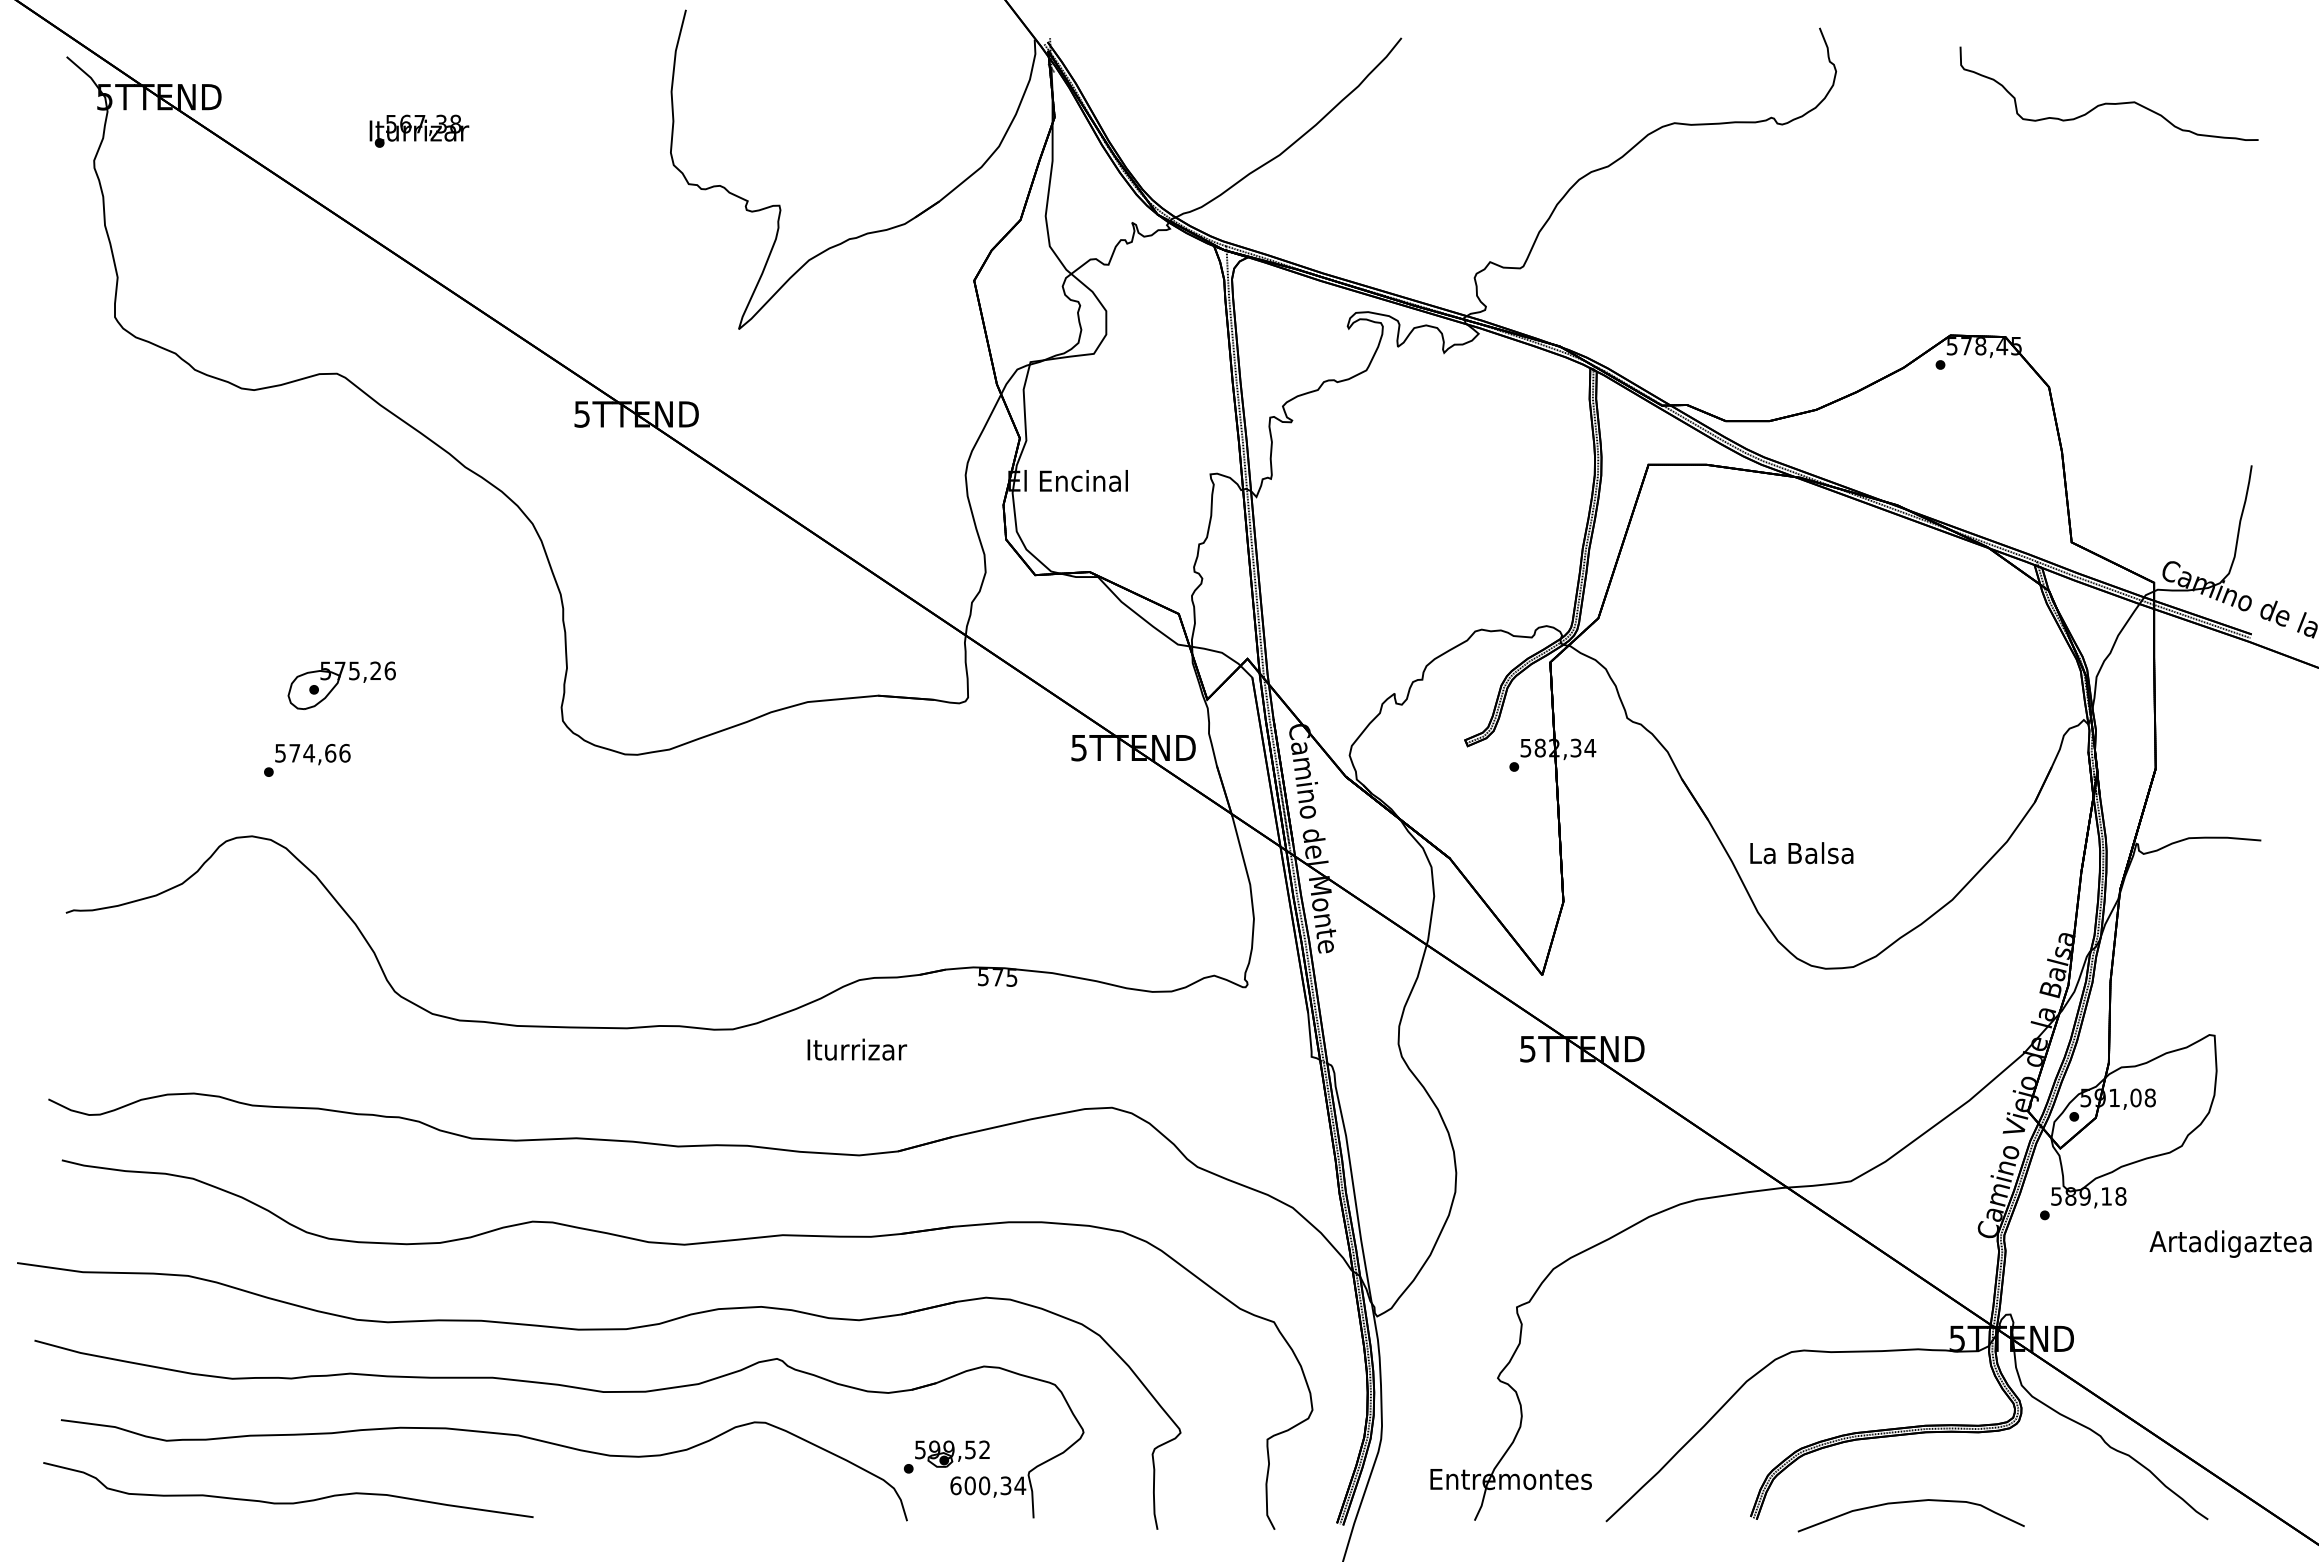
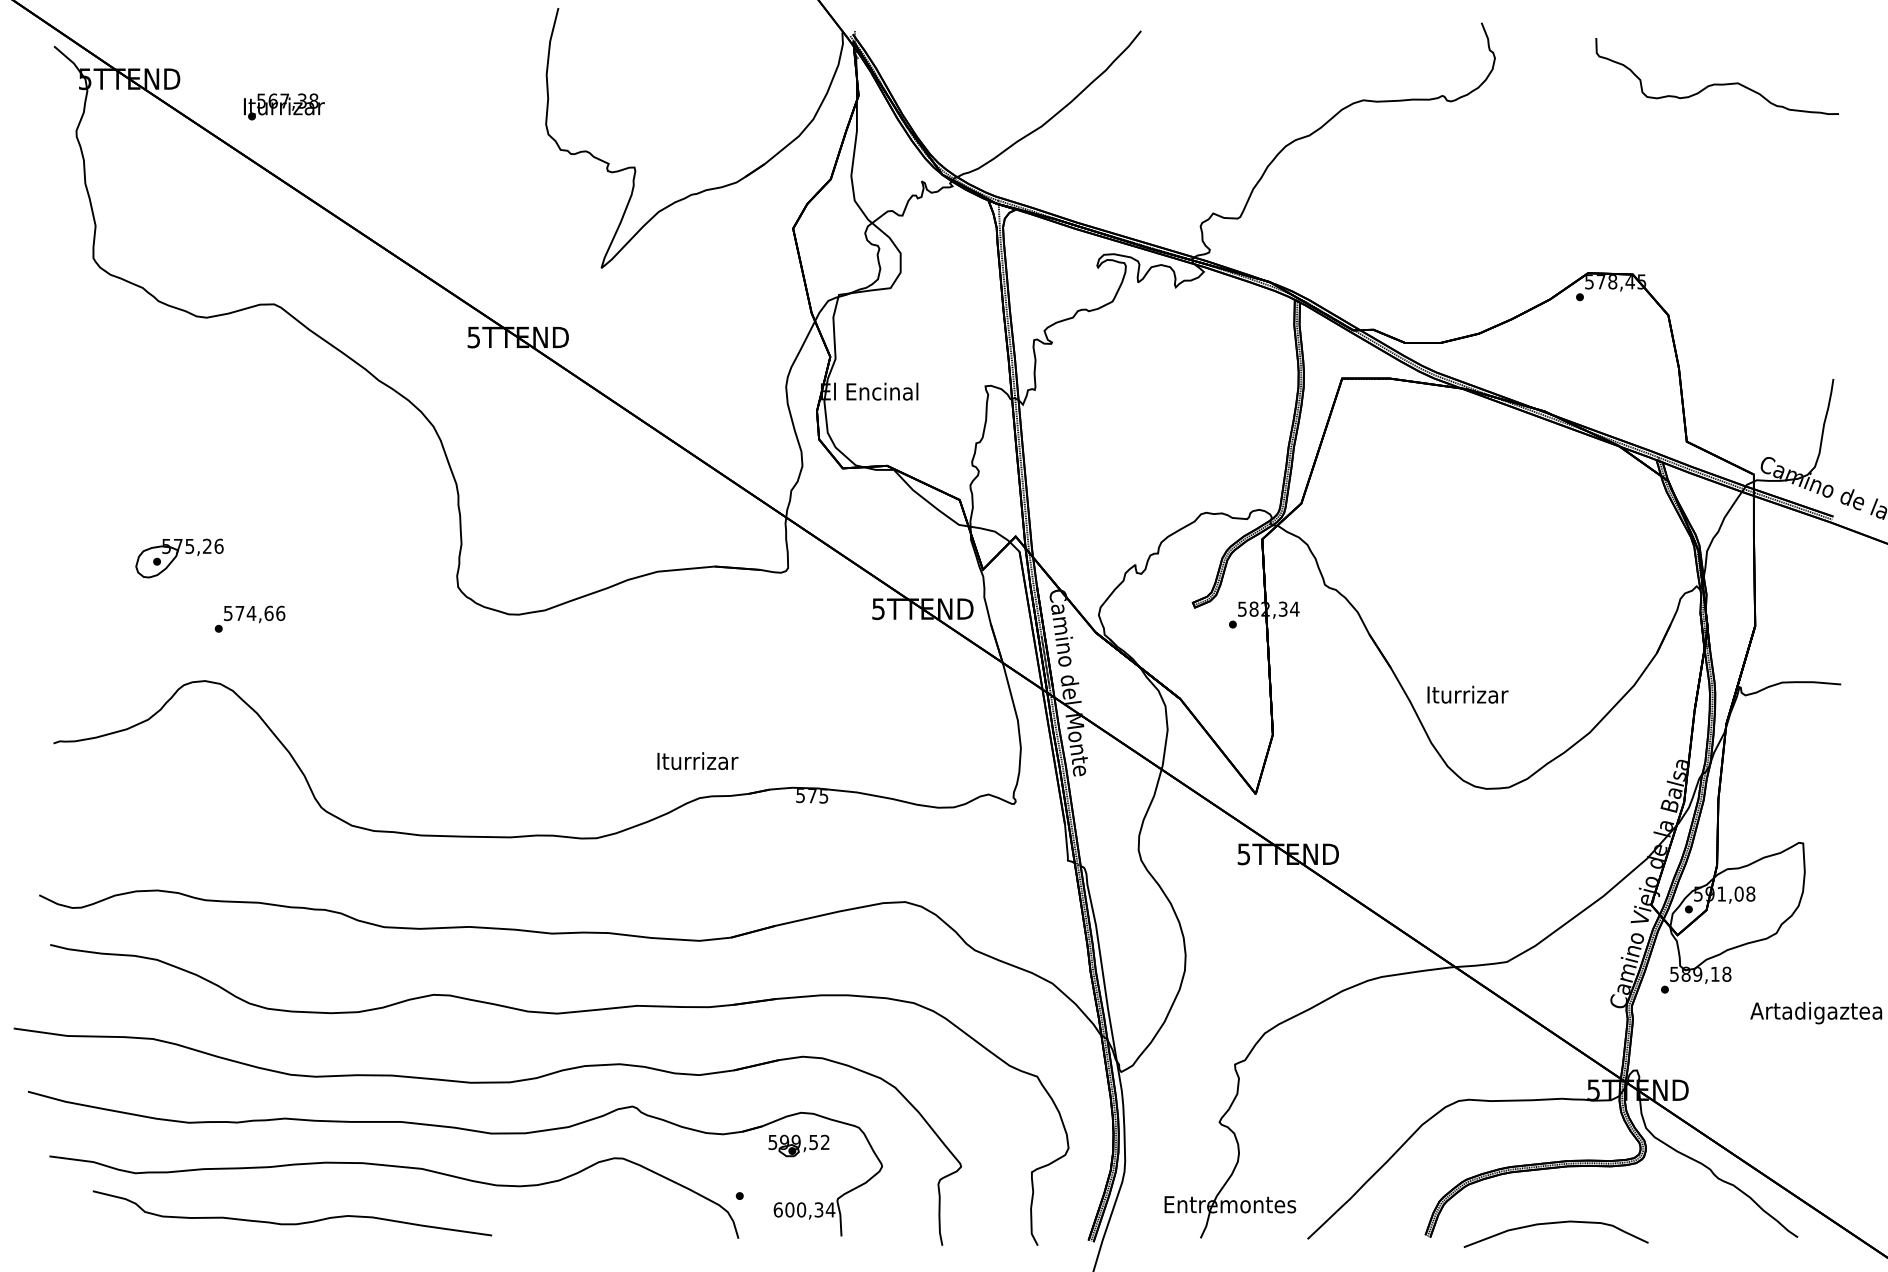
text: (419, 130) -> (284, 106), moved
part: (341, 685) -> (179, 558), moved
text: (1801, 853) -> (1466, 695), La Balsa -> Iturrizar
text: (857, 1049) -> (698, 760), moved
part: (952, 1453) -> (799, 1145), moved
part: (288, 1502) -> (292, 1223), moved

